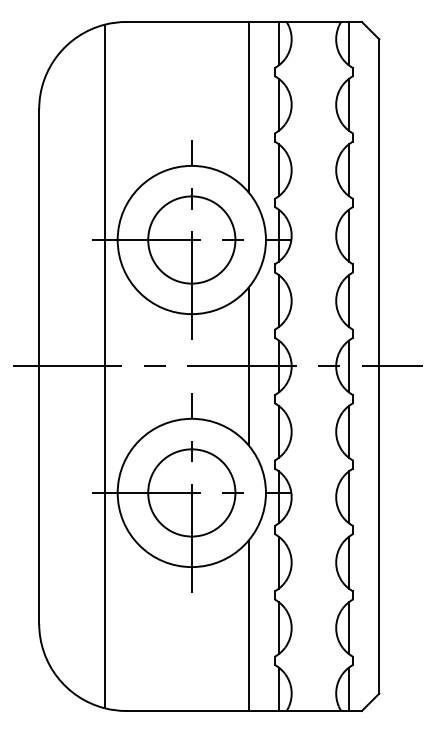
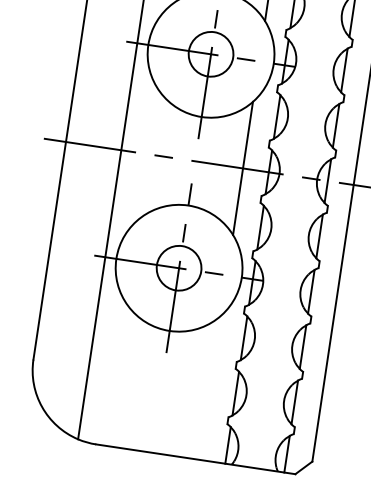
circle: (191, 239) -> (210, 53), size x0.6
circle: (191, 492) -> (178, 267), size x0.6
line: (248, 625) -> (210, 387), removed

